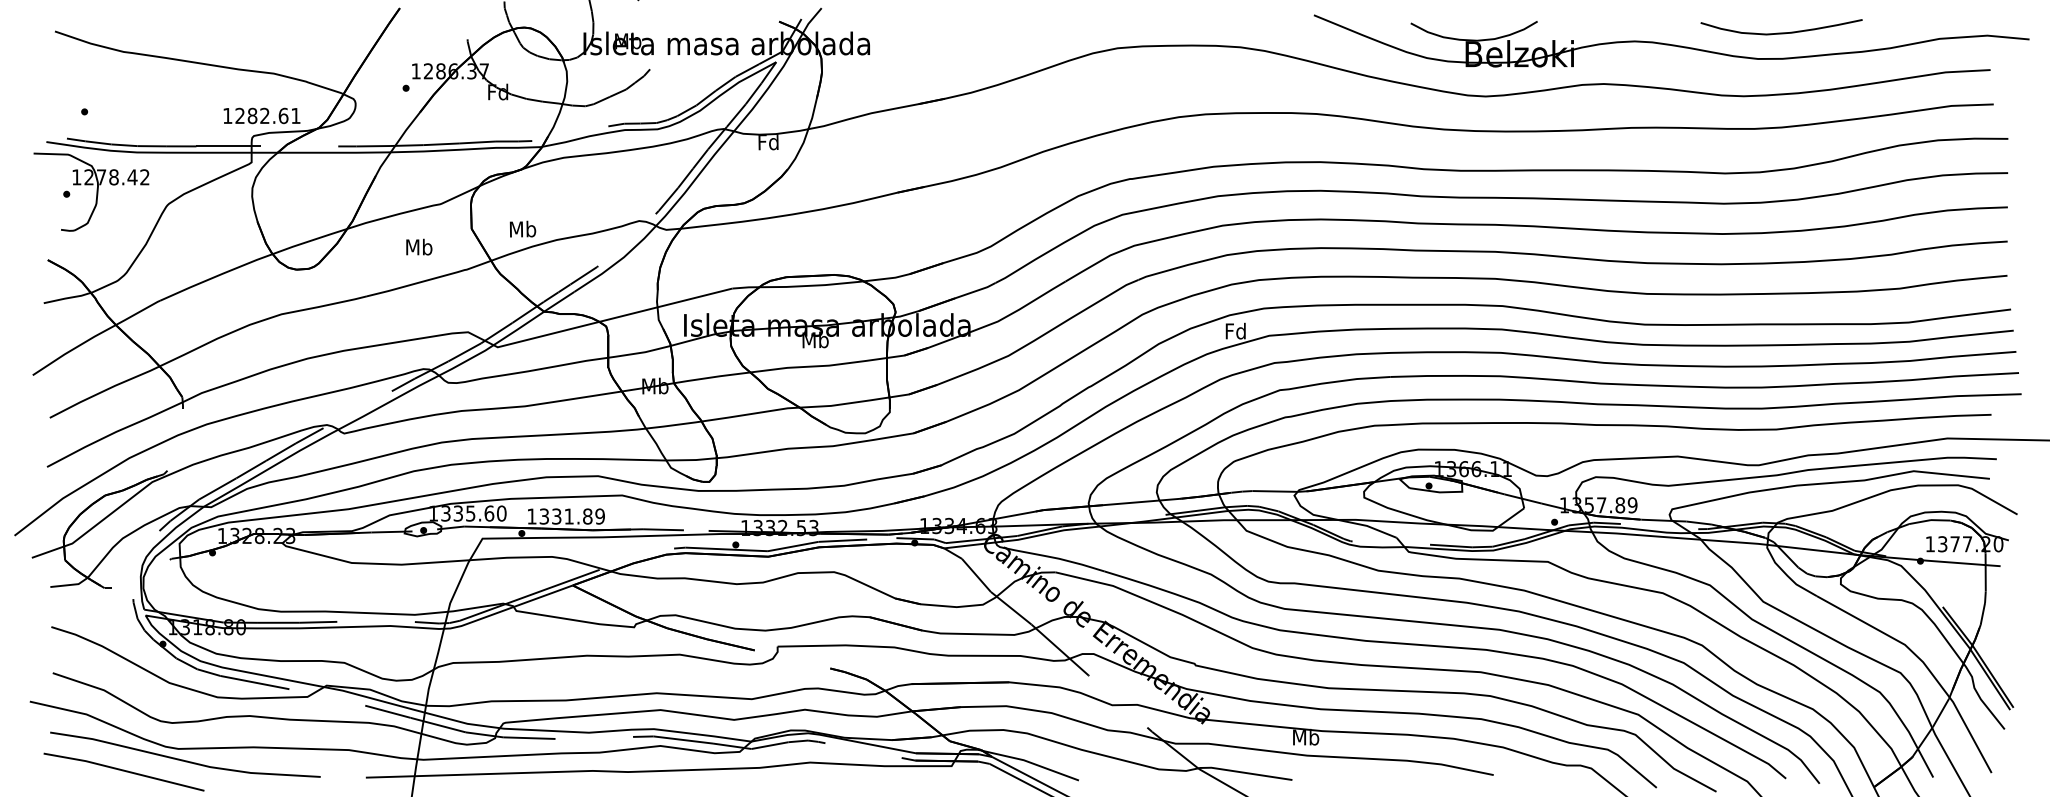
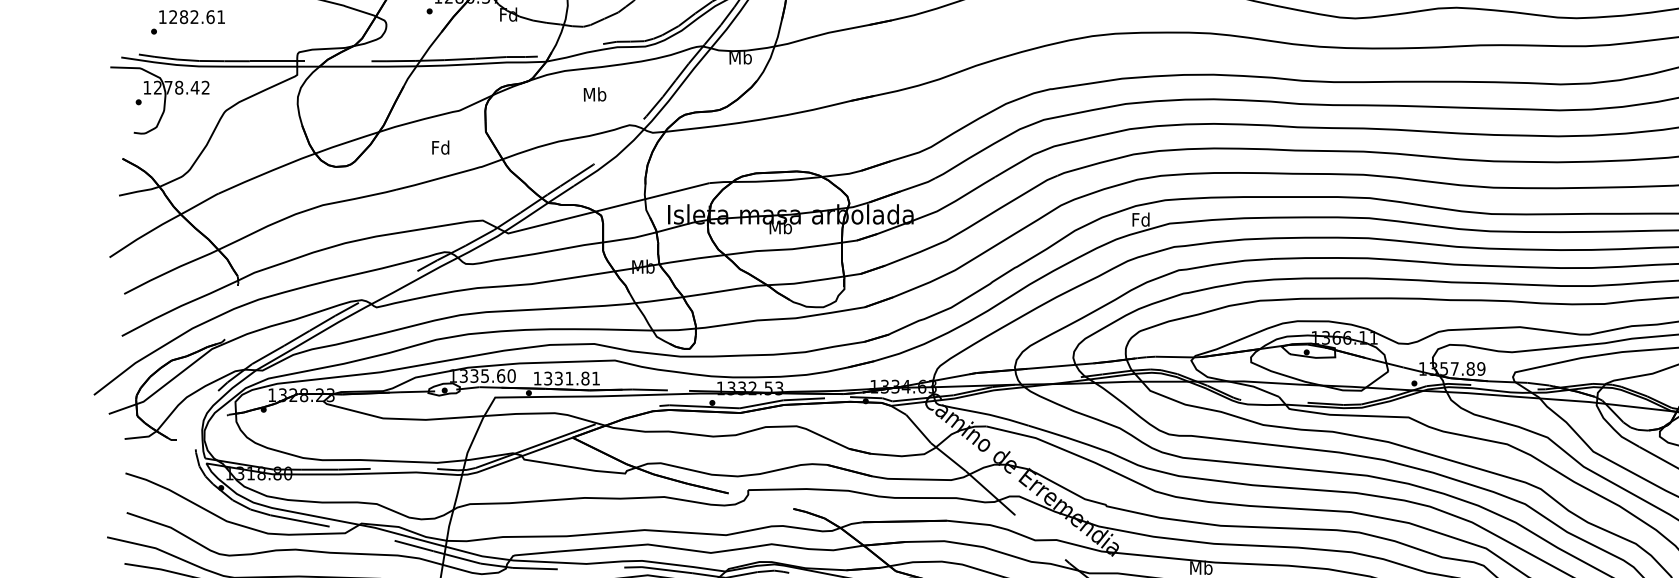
text: (261, 115) -> (191, 16), moved
text: (768, 142) -> (740, 57), Fd -> Mb
text: (522, 228) -> (594, 93), moved
text: (419, 246) -> (441, 147), Mb -> Fd
text: (599, 516) -> (595, 378), 1331.89 -> 1331.81

